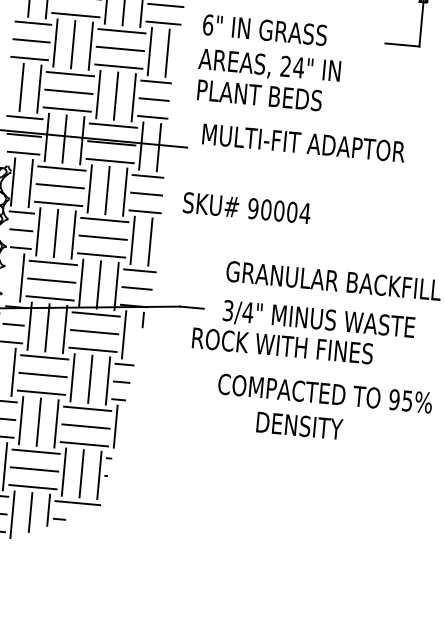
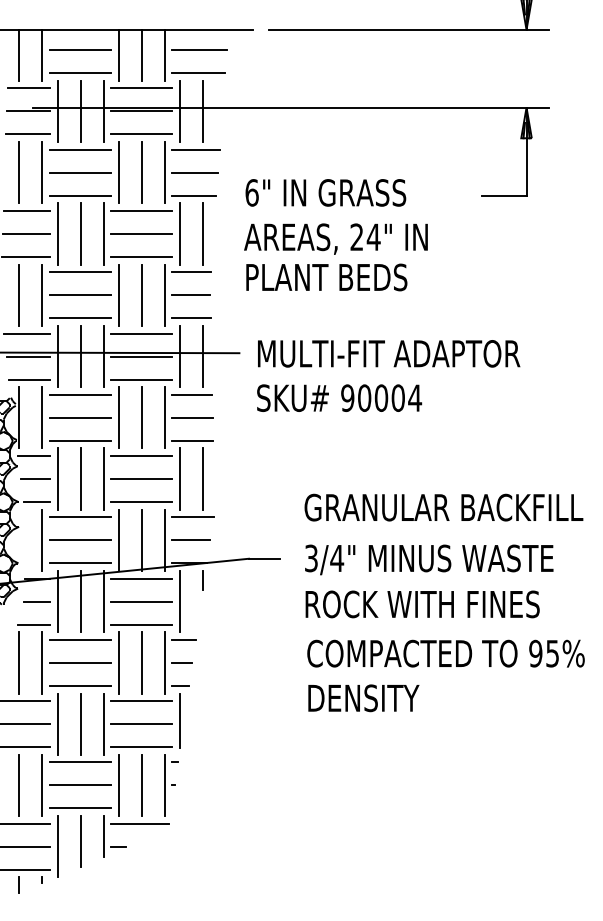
text: (304, 142) -> (389, 353), moved
text: (247, 207) -> (339, 397), moved
text: (282, 346) -> (422, 604), moved
text: (299, 426) -> (363, 698), moved

